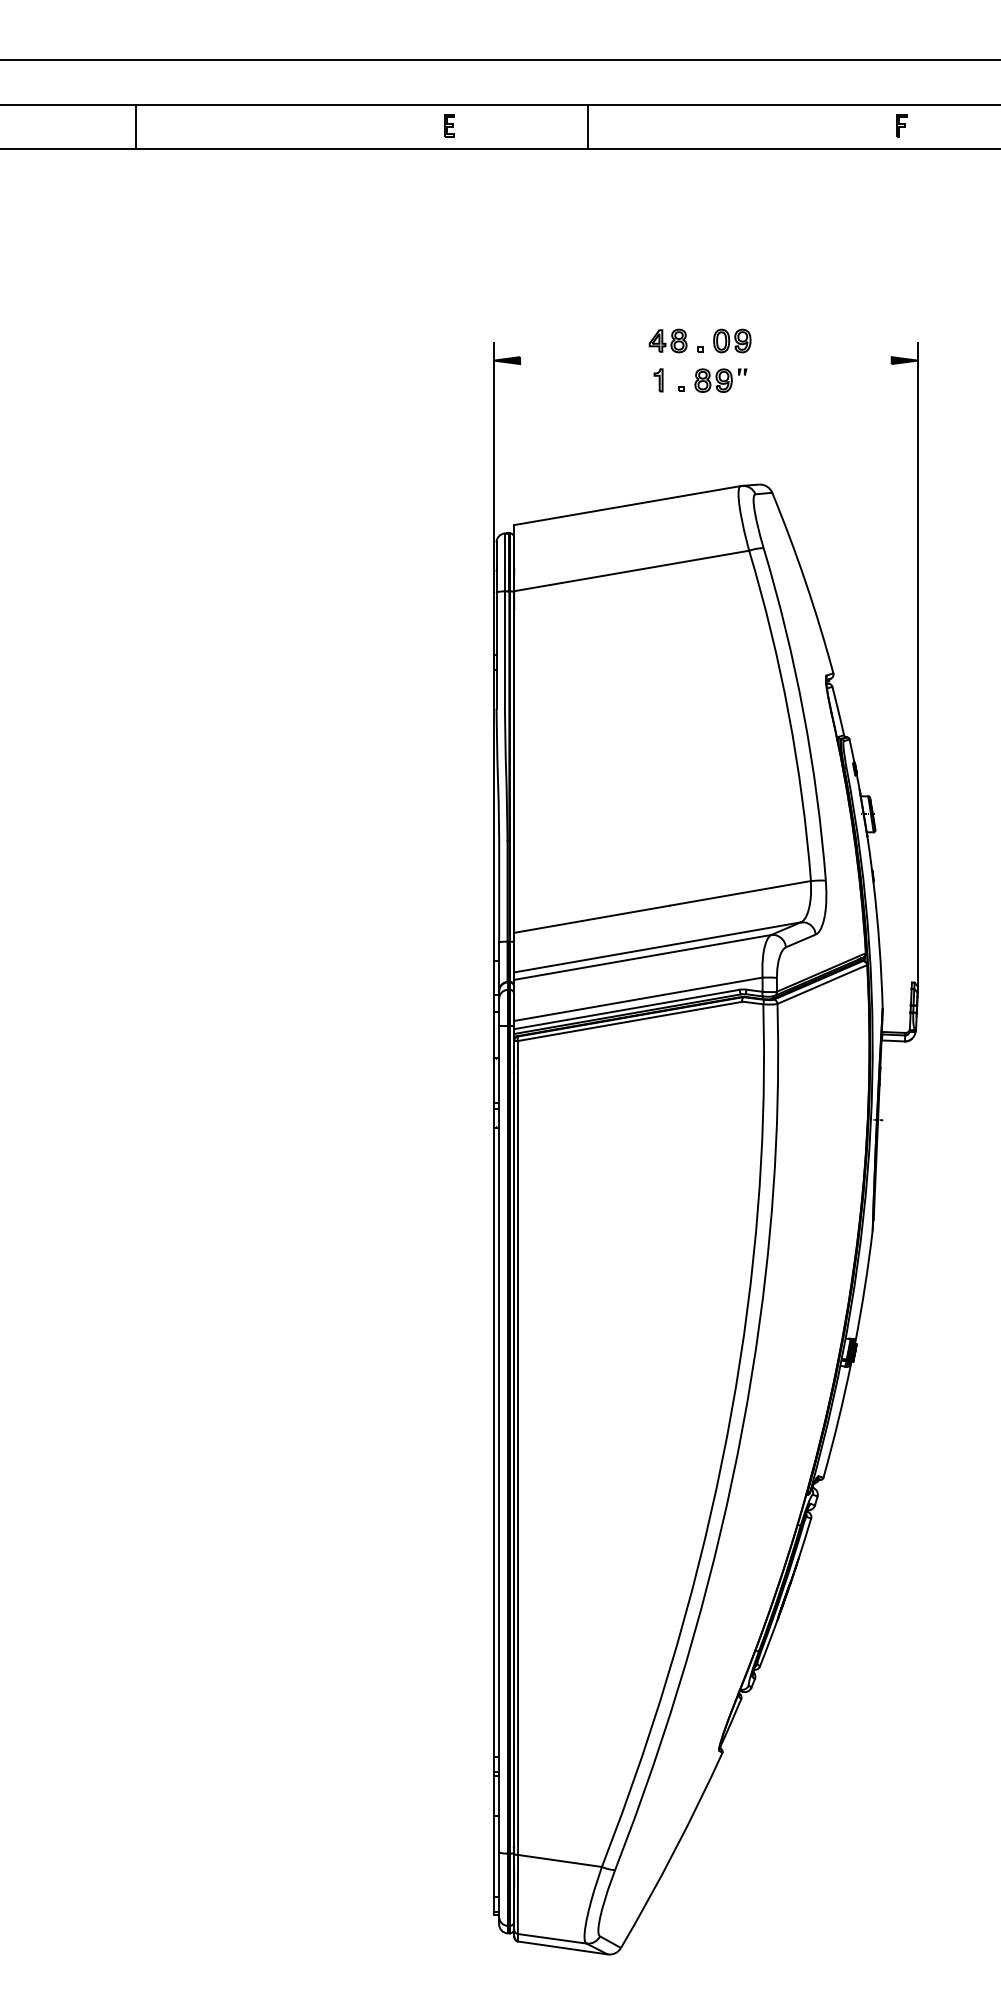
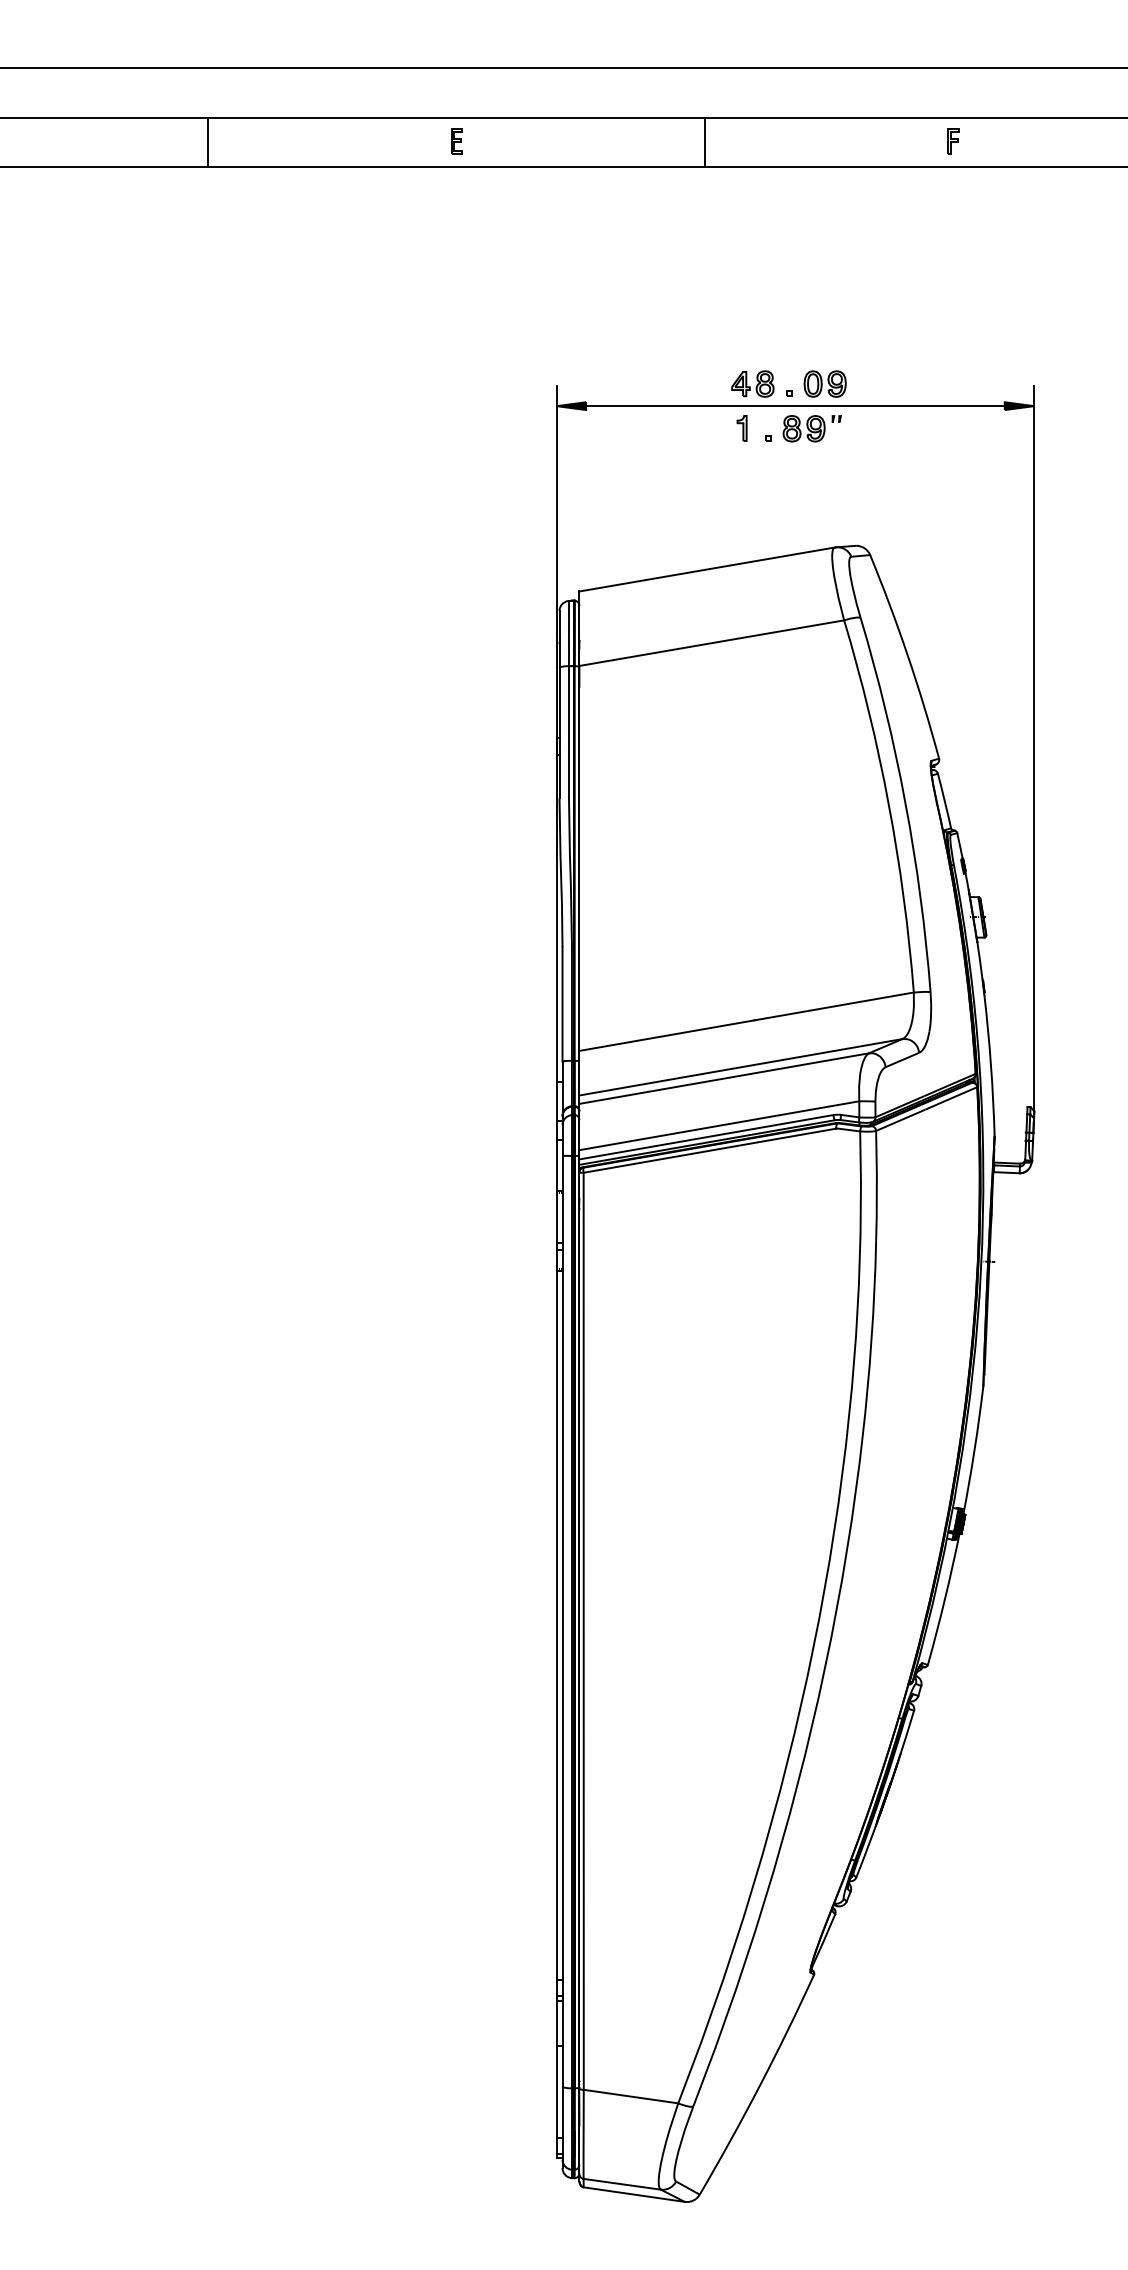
part: (449, 125) -> (456, 141), moved
part: (901, 125) -> (953, 141), moved
line: (135, 126) -> (207, 142), moved
line: (587, 126) -> (704, 142), moved
line: (705, 360) -> (794, 406), added

